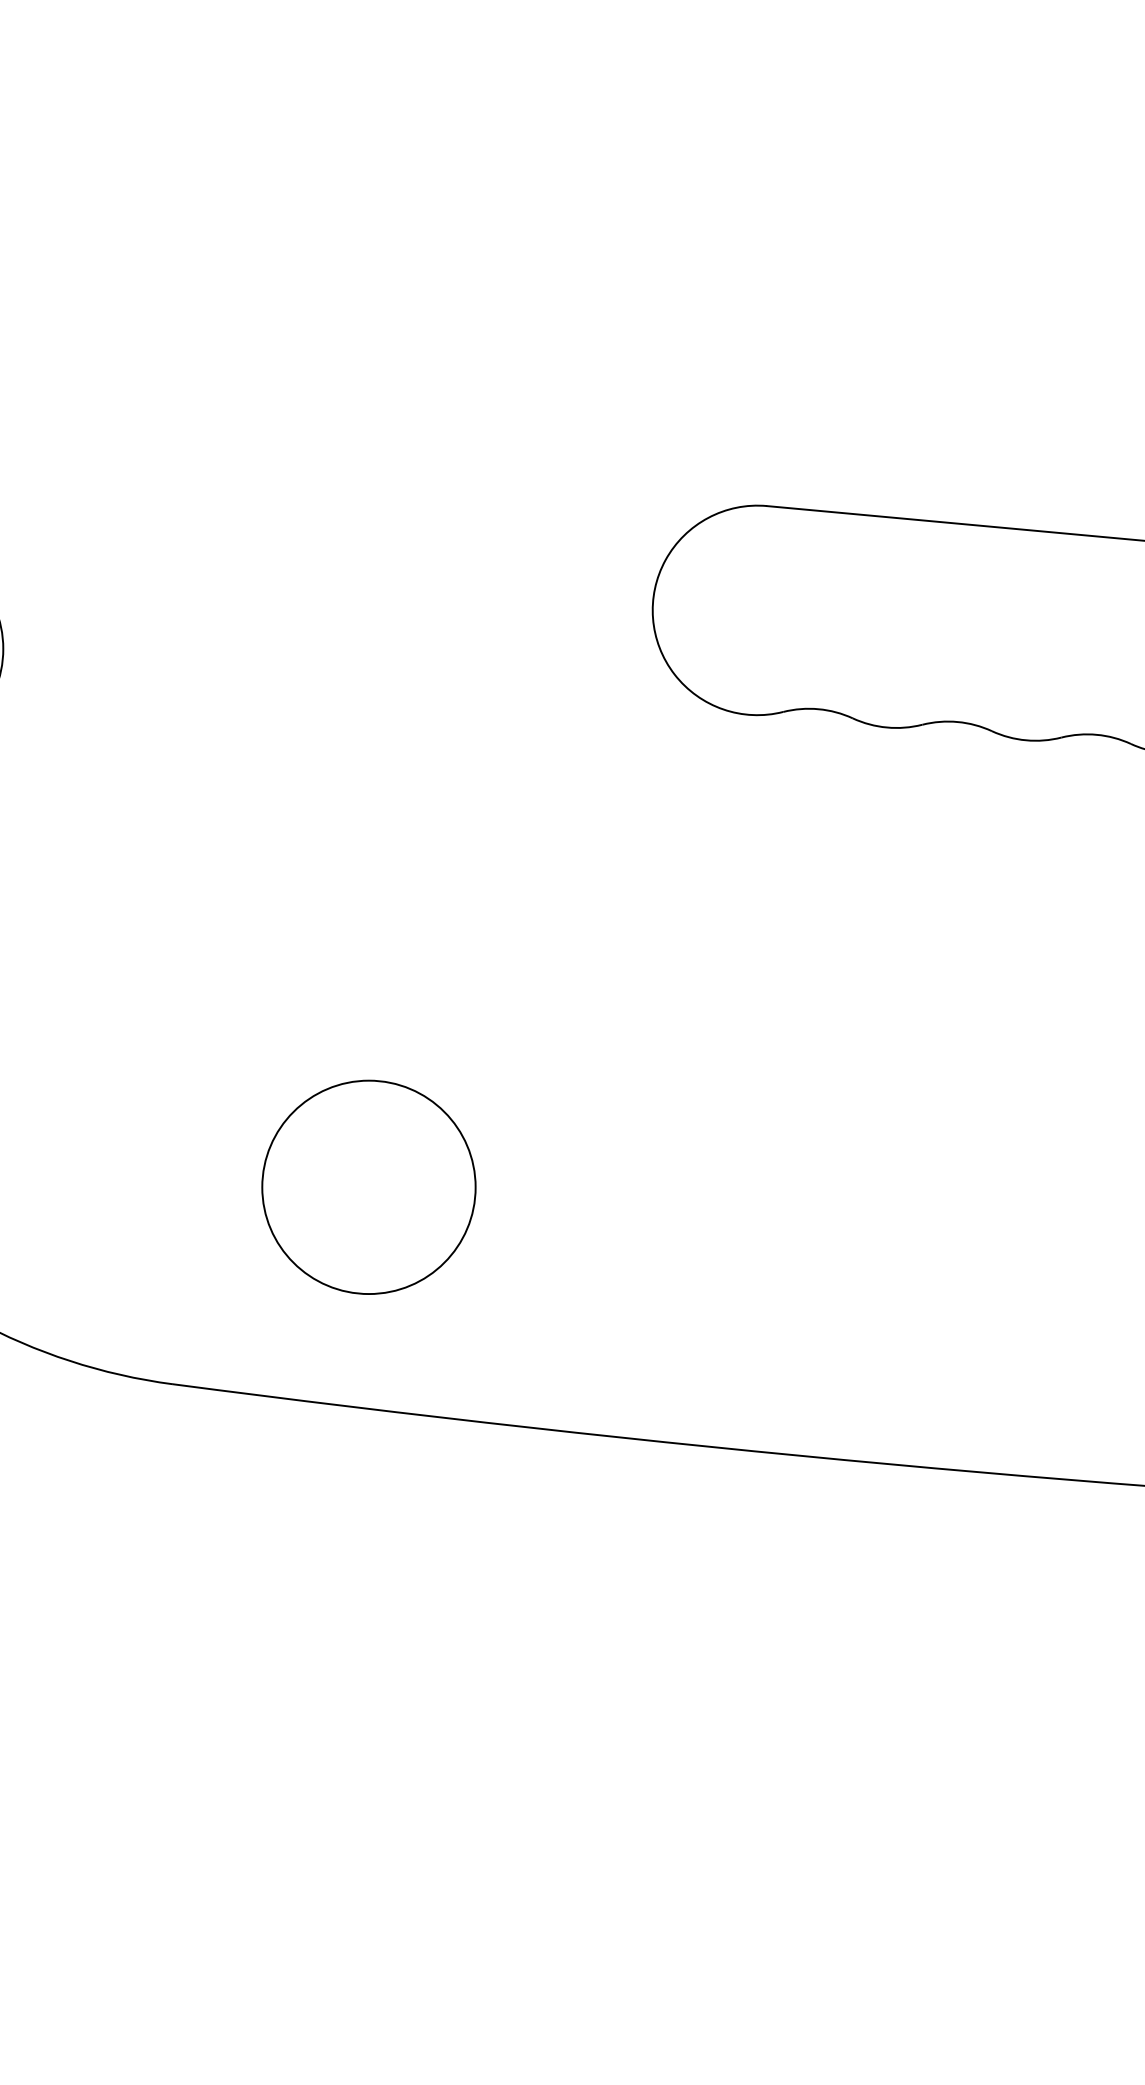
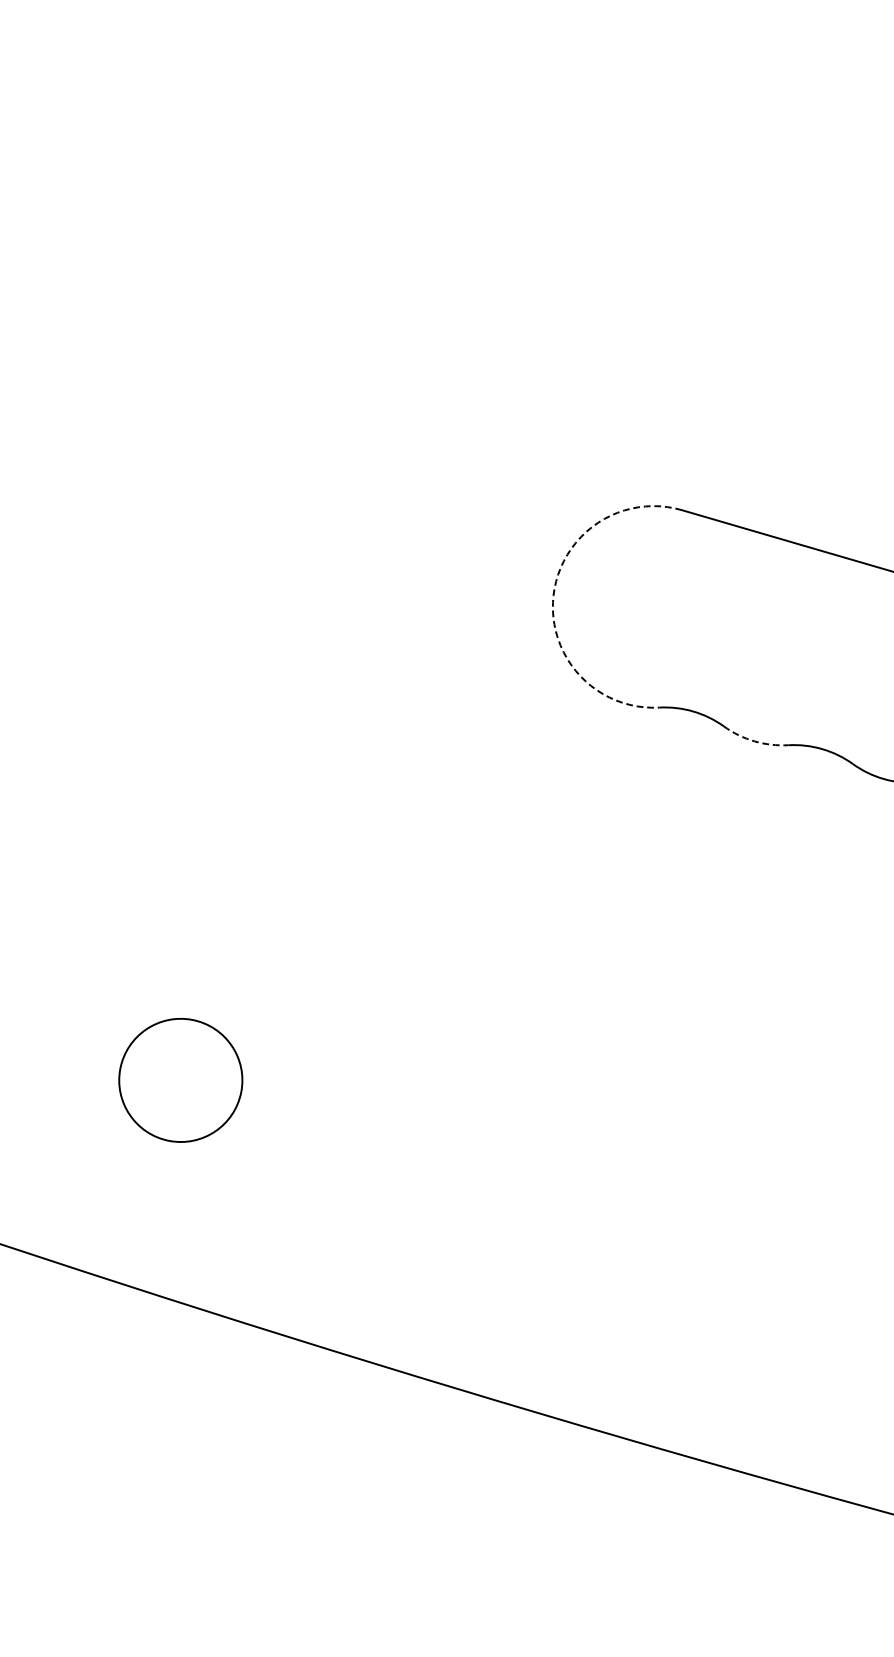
arc: (653, 618) -> (553, 595), solid -> dashed
arc: (887, 727) -> (754, 741), solid -> dashed
circle: (368, 1186) -> (180, 1079), size x0.6

